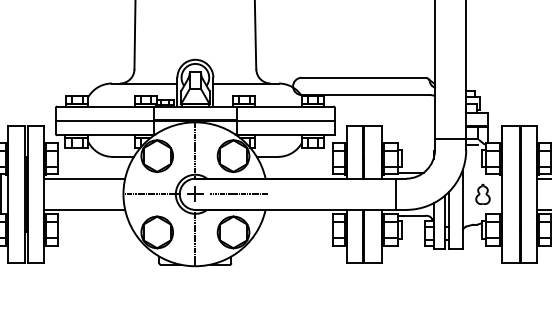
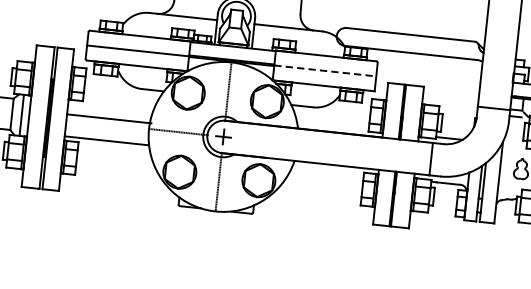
line: (286, 120) -> (326, 70), solid -> dashed
line: (84, 178) -> (109, 118), moved
line: (238, 194) -> (268, 141), removed

